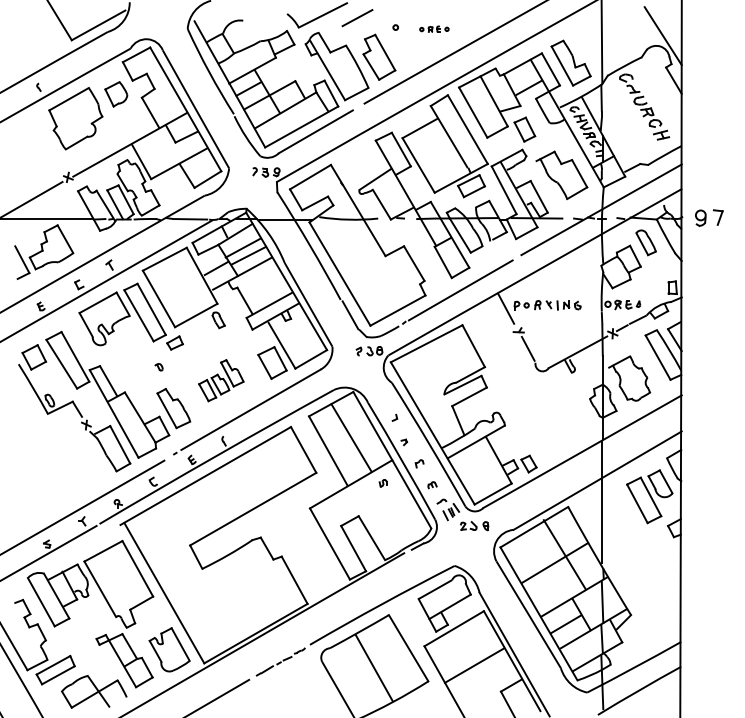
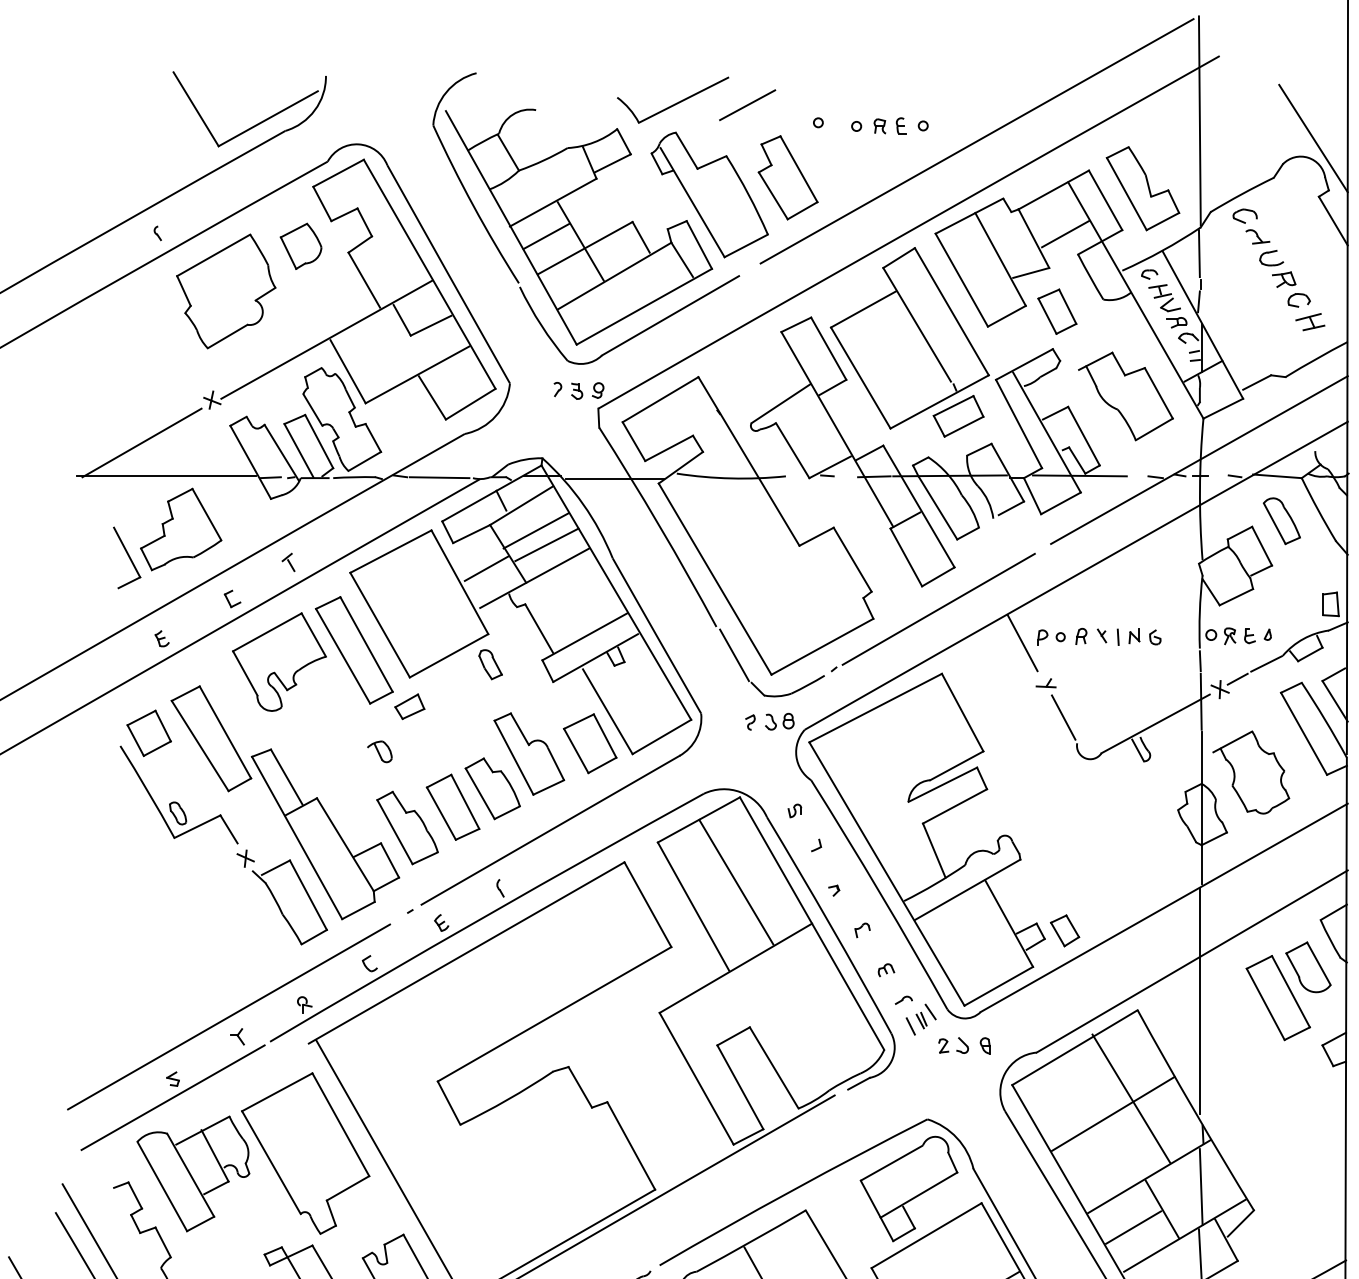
part: (434, 29) -> (890, 126), size x1.43
part: (158, 366) -> (379, 750), size x1.67
part: (221, 380) -> (495, 776), size x1.67
part: (382, 483) -> (793, 811), moved

